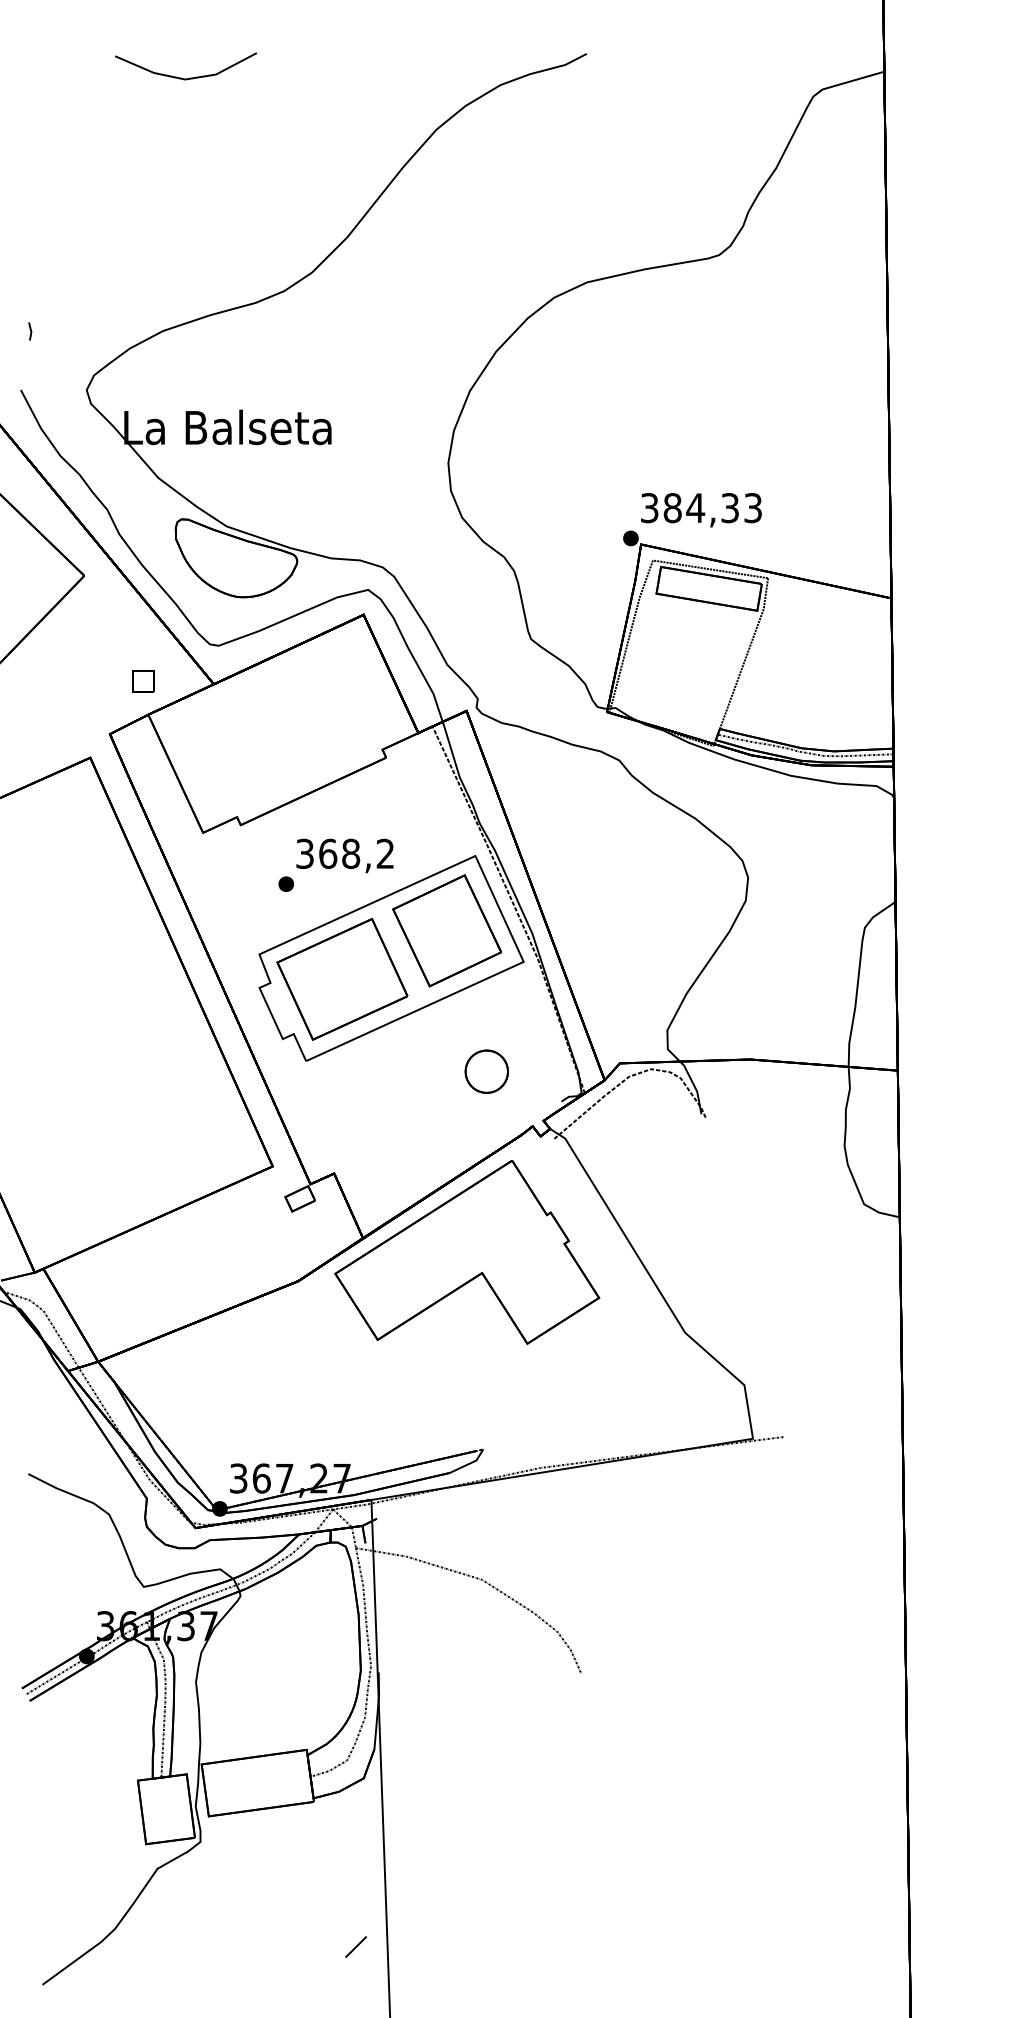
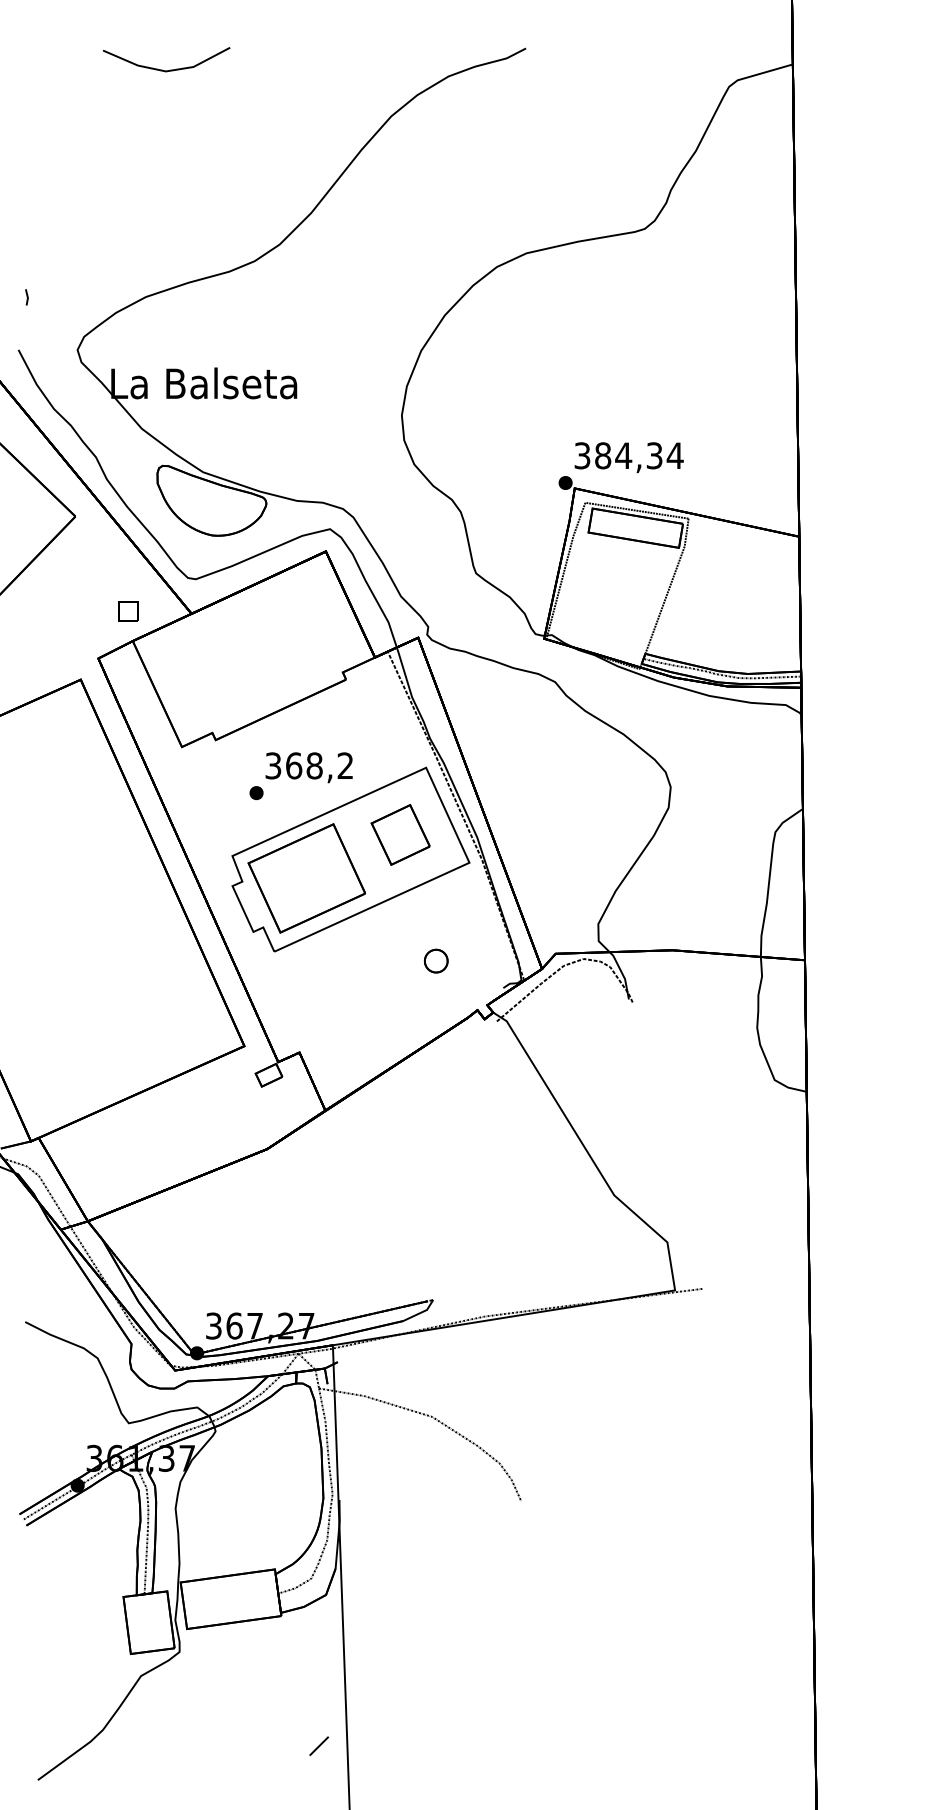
text: (752, 508) -> (674, 456), 384,33 -> 384,34
part: (446, 930) -> (400, 834), size x0.6
part: (486, 1071) -> (436, 961), size x0.6
part: (467, 1252) -> (419, 1123), removed

